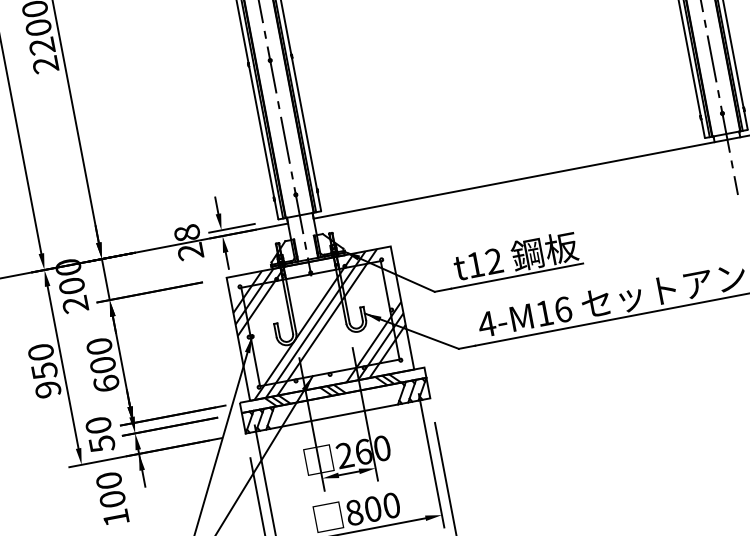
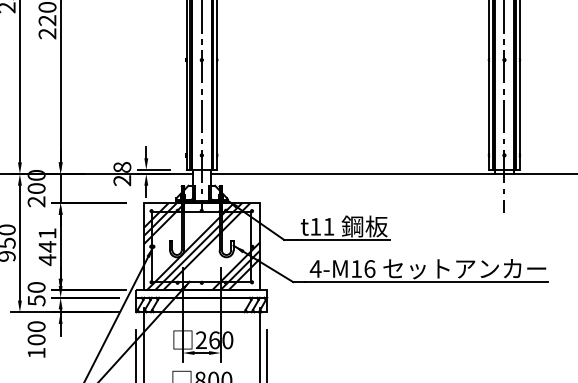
text: (493, 260) -> (328, 226), t12 -> t11
text: (103, 366) -> (47, 247), 600 -> 441
hatch: (332, 389) -> (201, 293), removed

